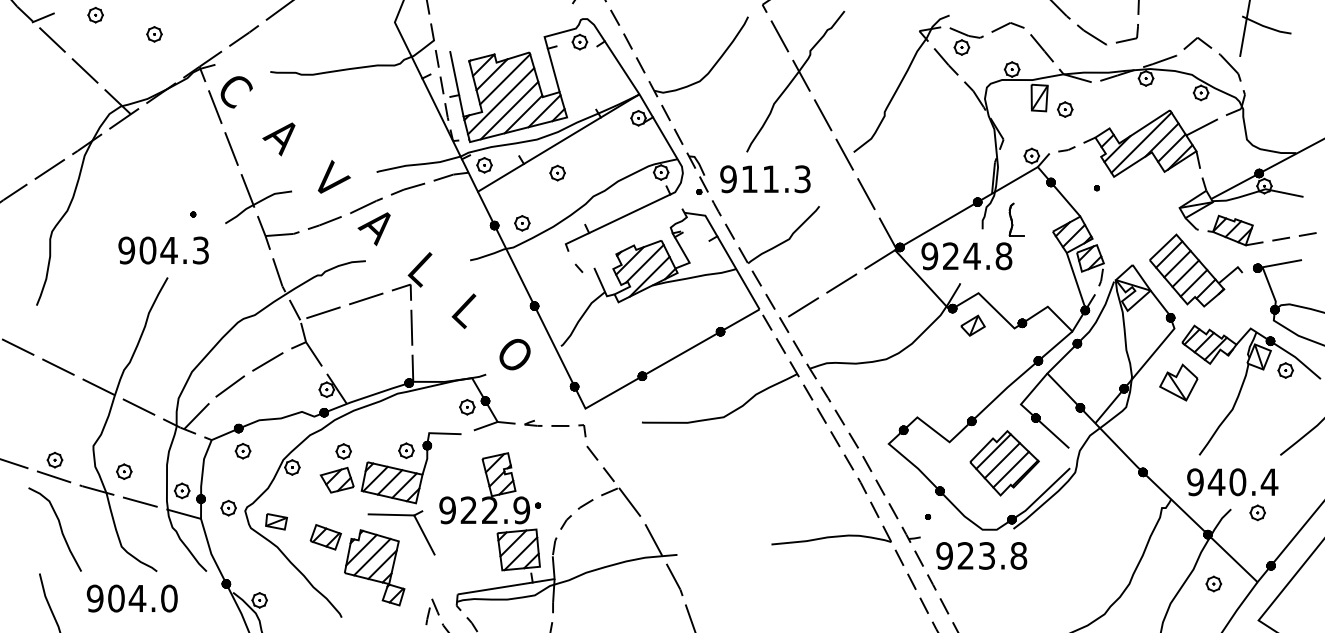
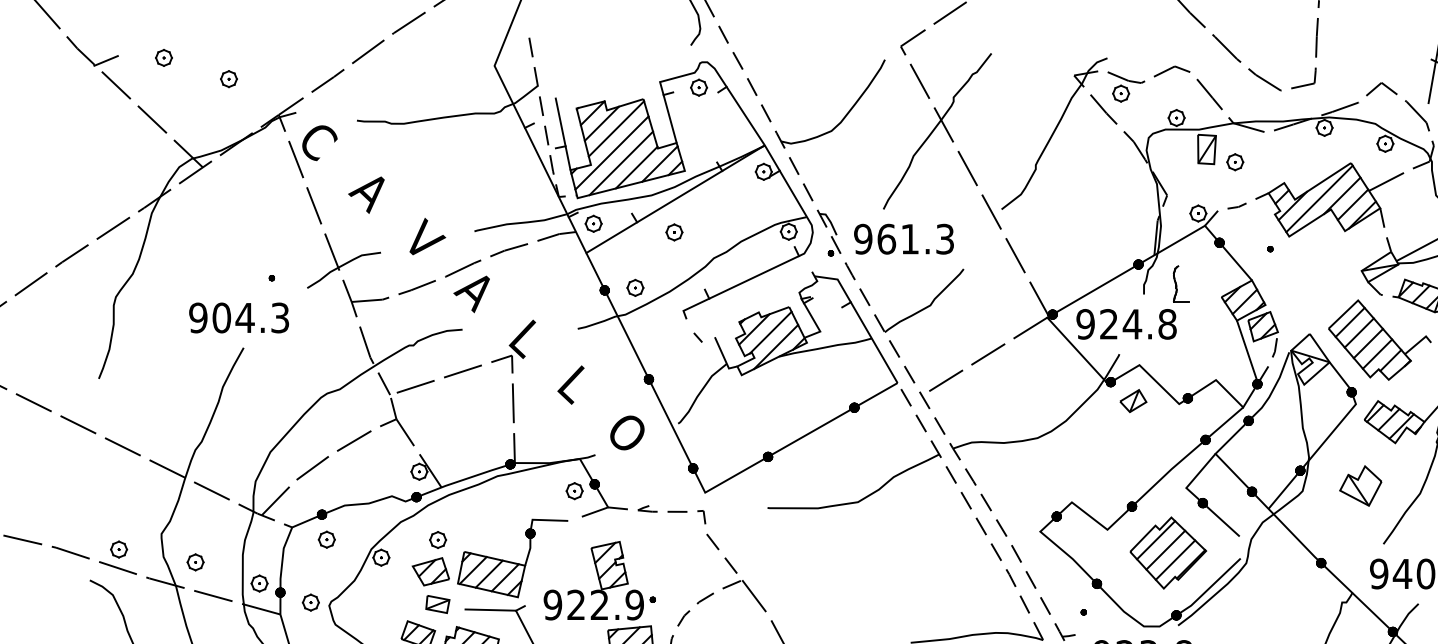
text: (749, 179) -> (886, 239), 911.3 -> 961.3
part: (1178, 382) -> (1360, 485), moved
part: (406, 450) -> (507, 538), removed
part: (276, 521) -> (437, 604), moved

